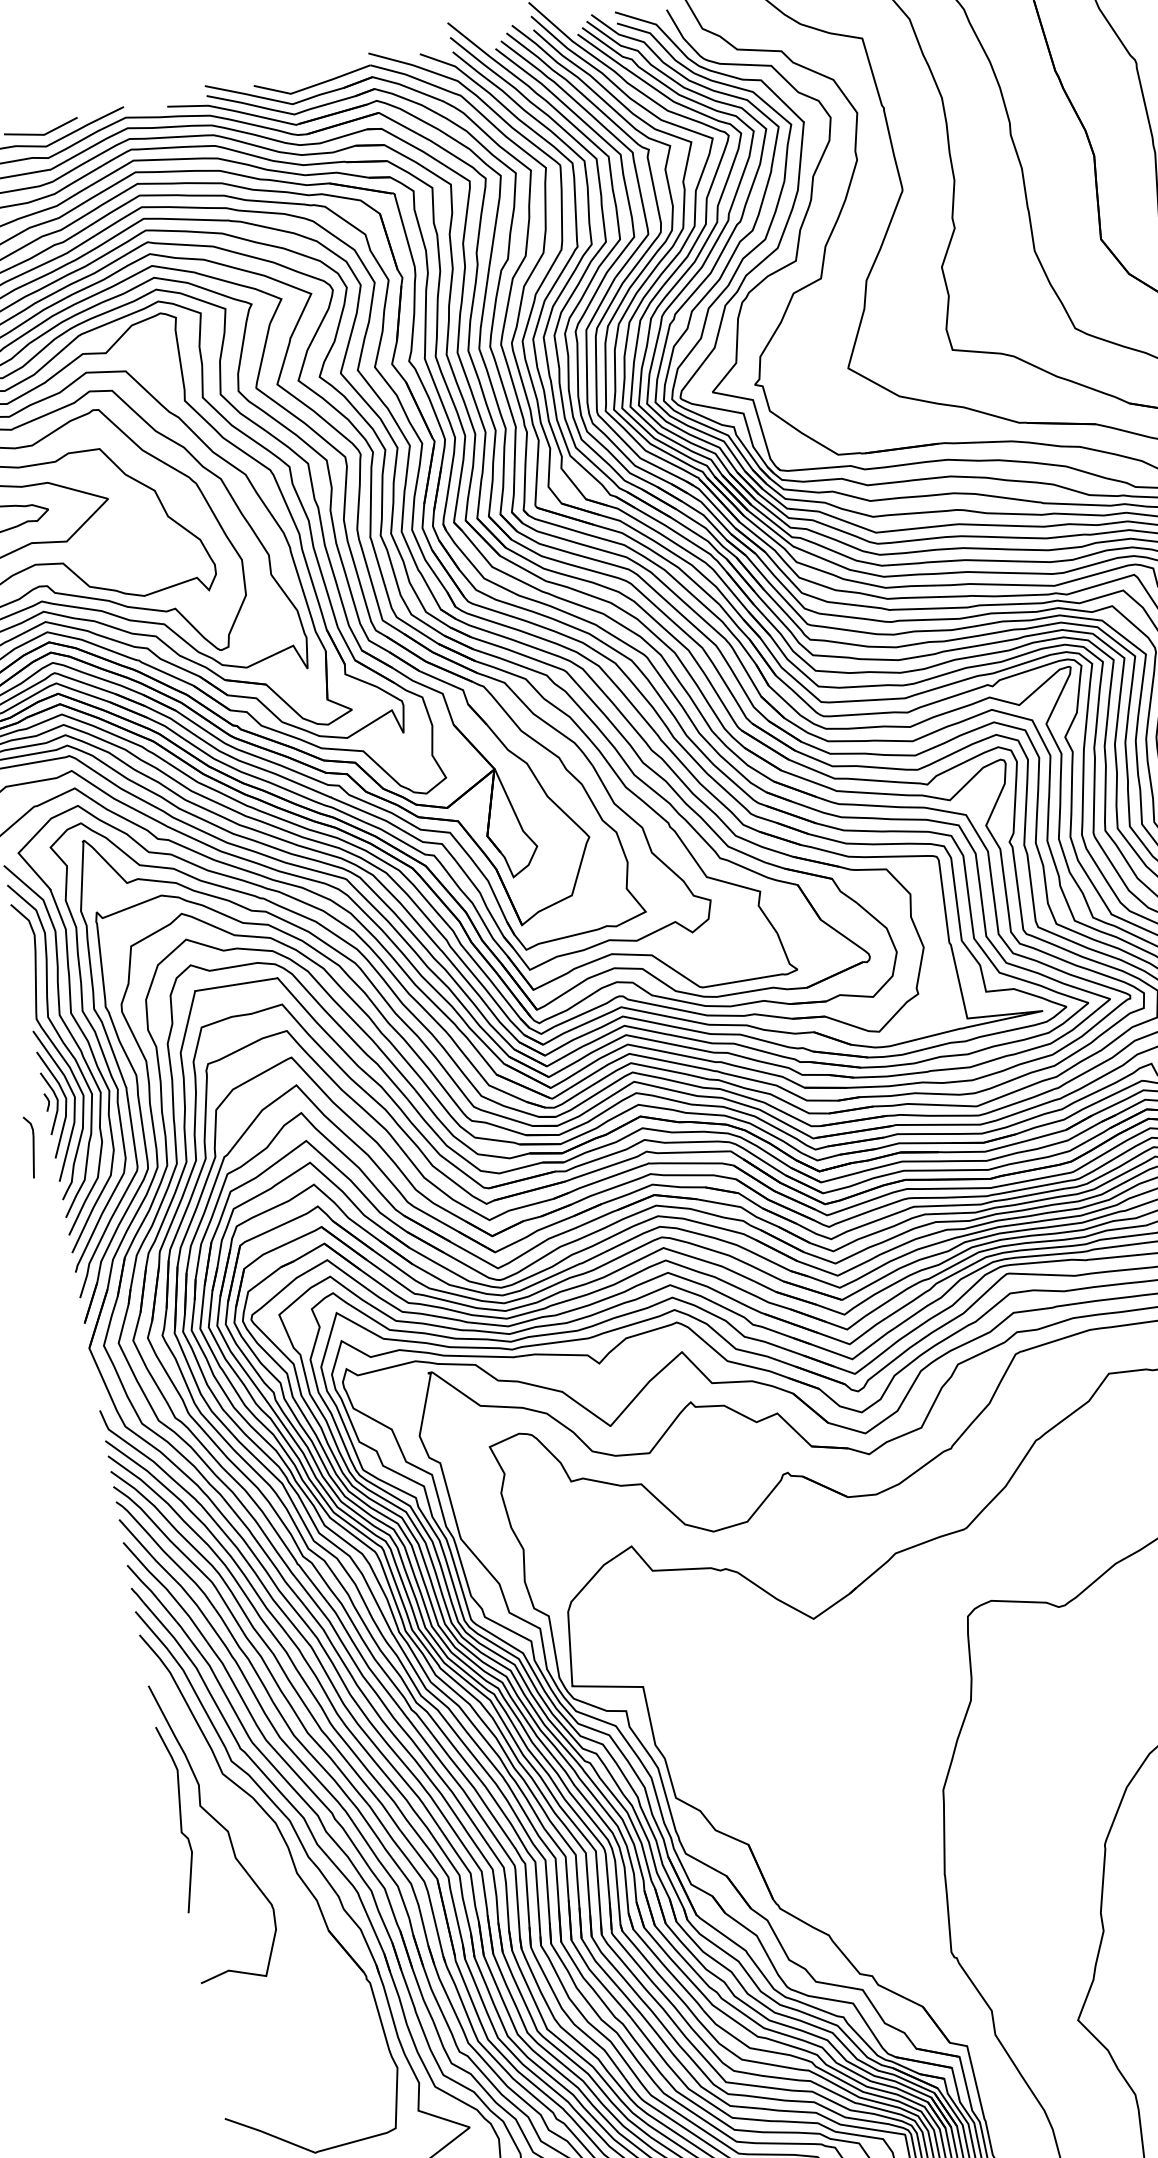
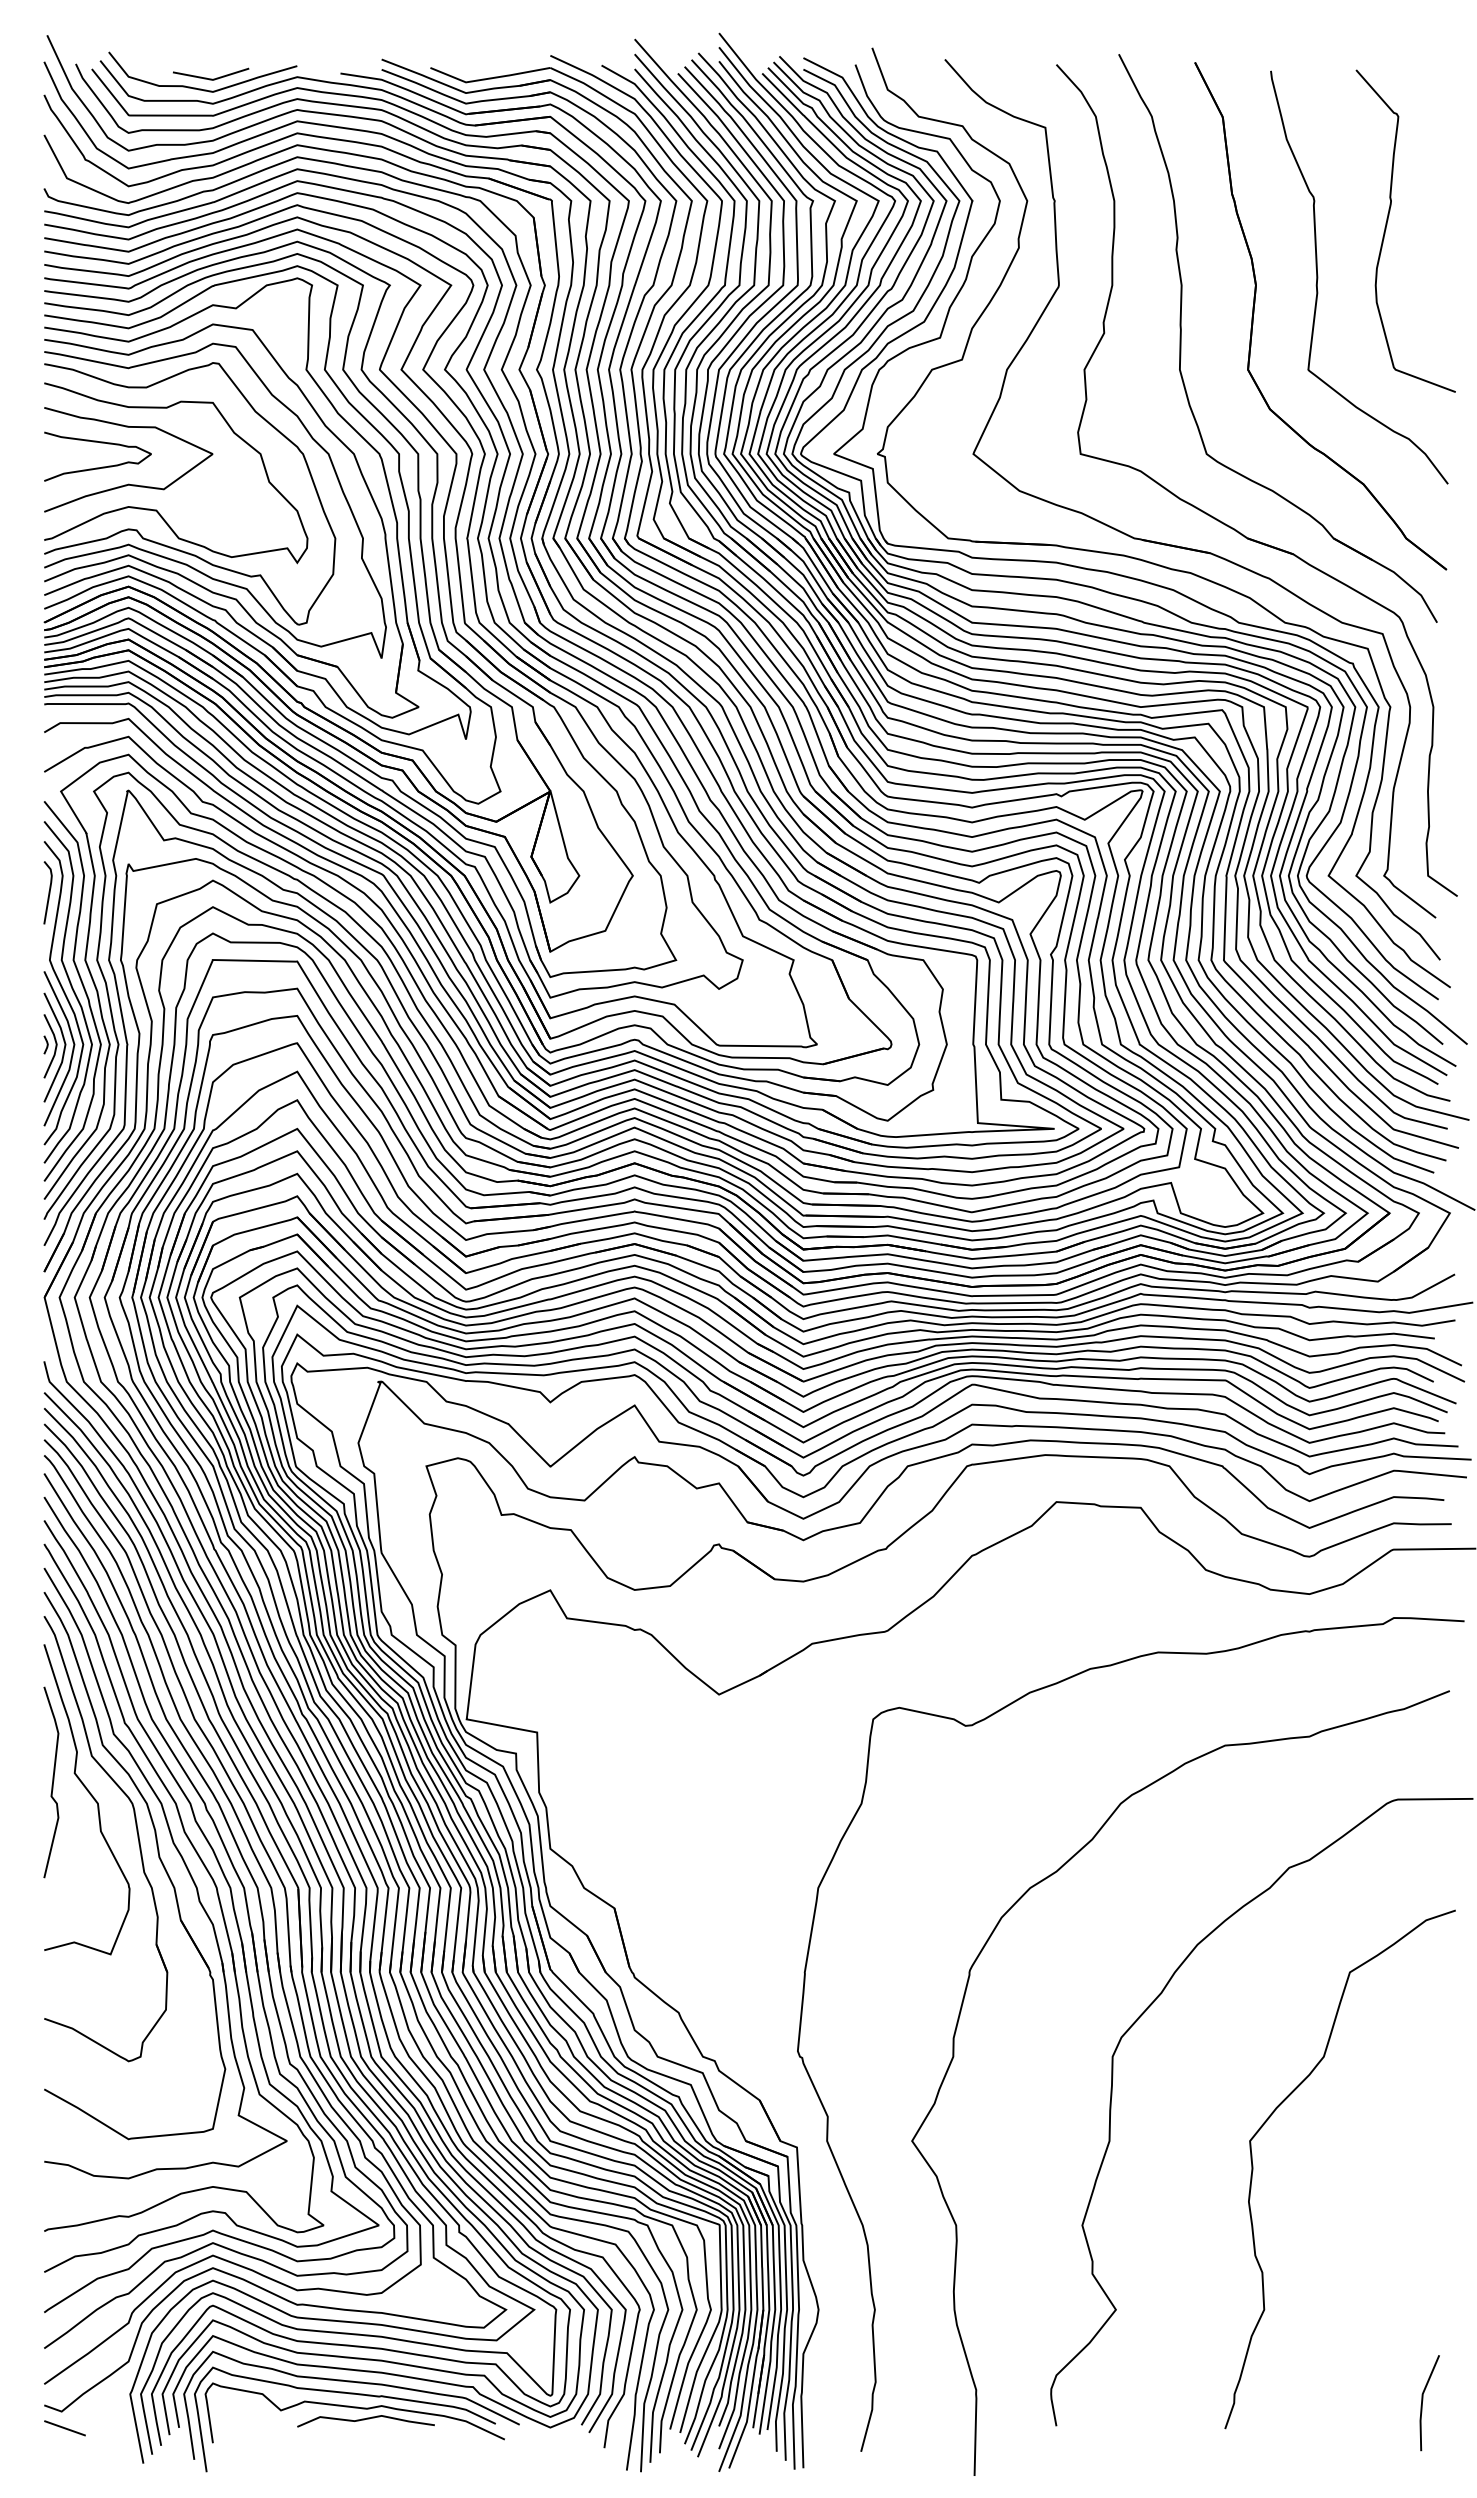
line: (32, 1146) -> (48, 892), moved
part: (270, 1853) -> (136, 1832), added

